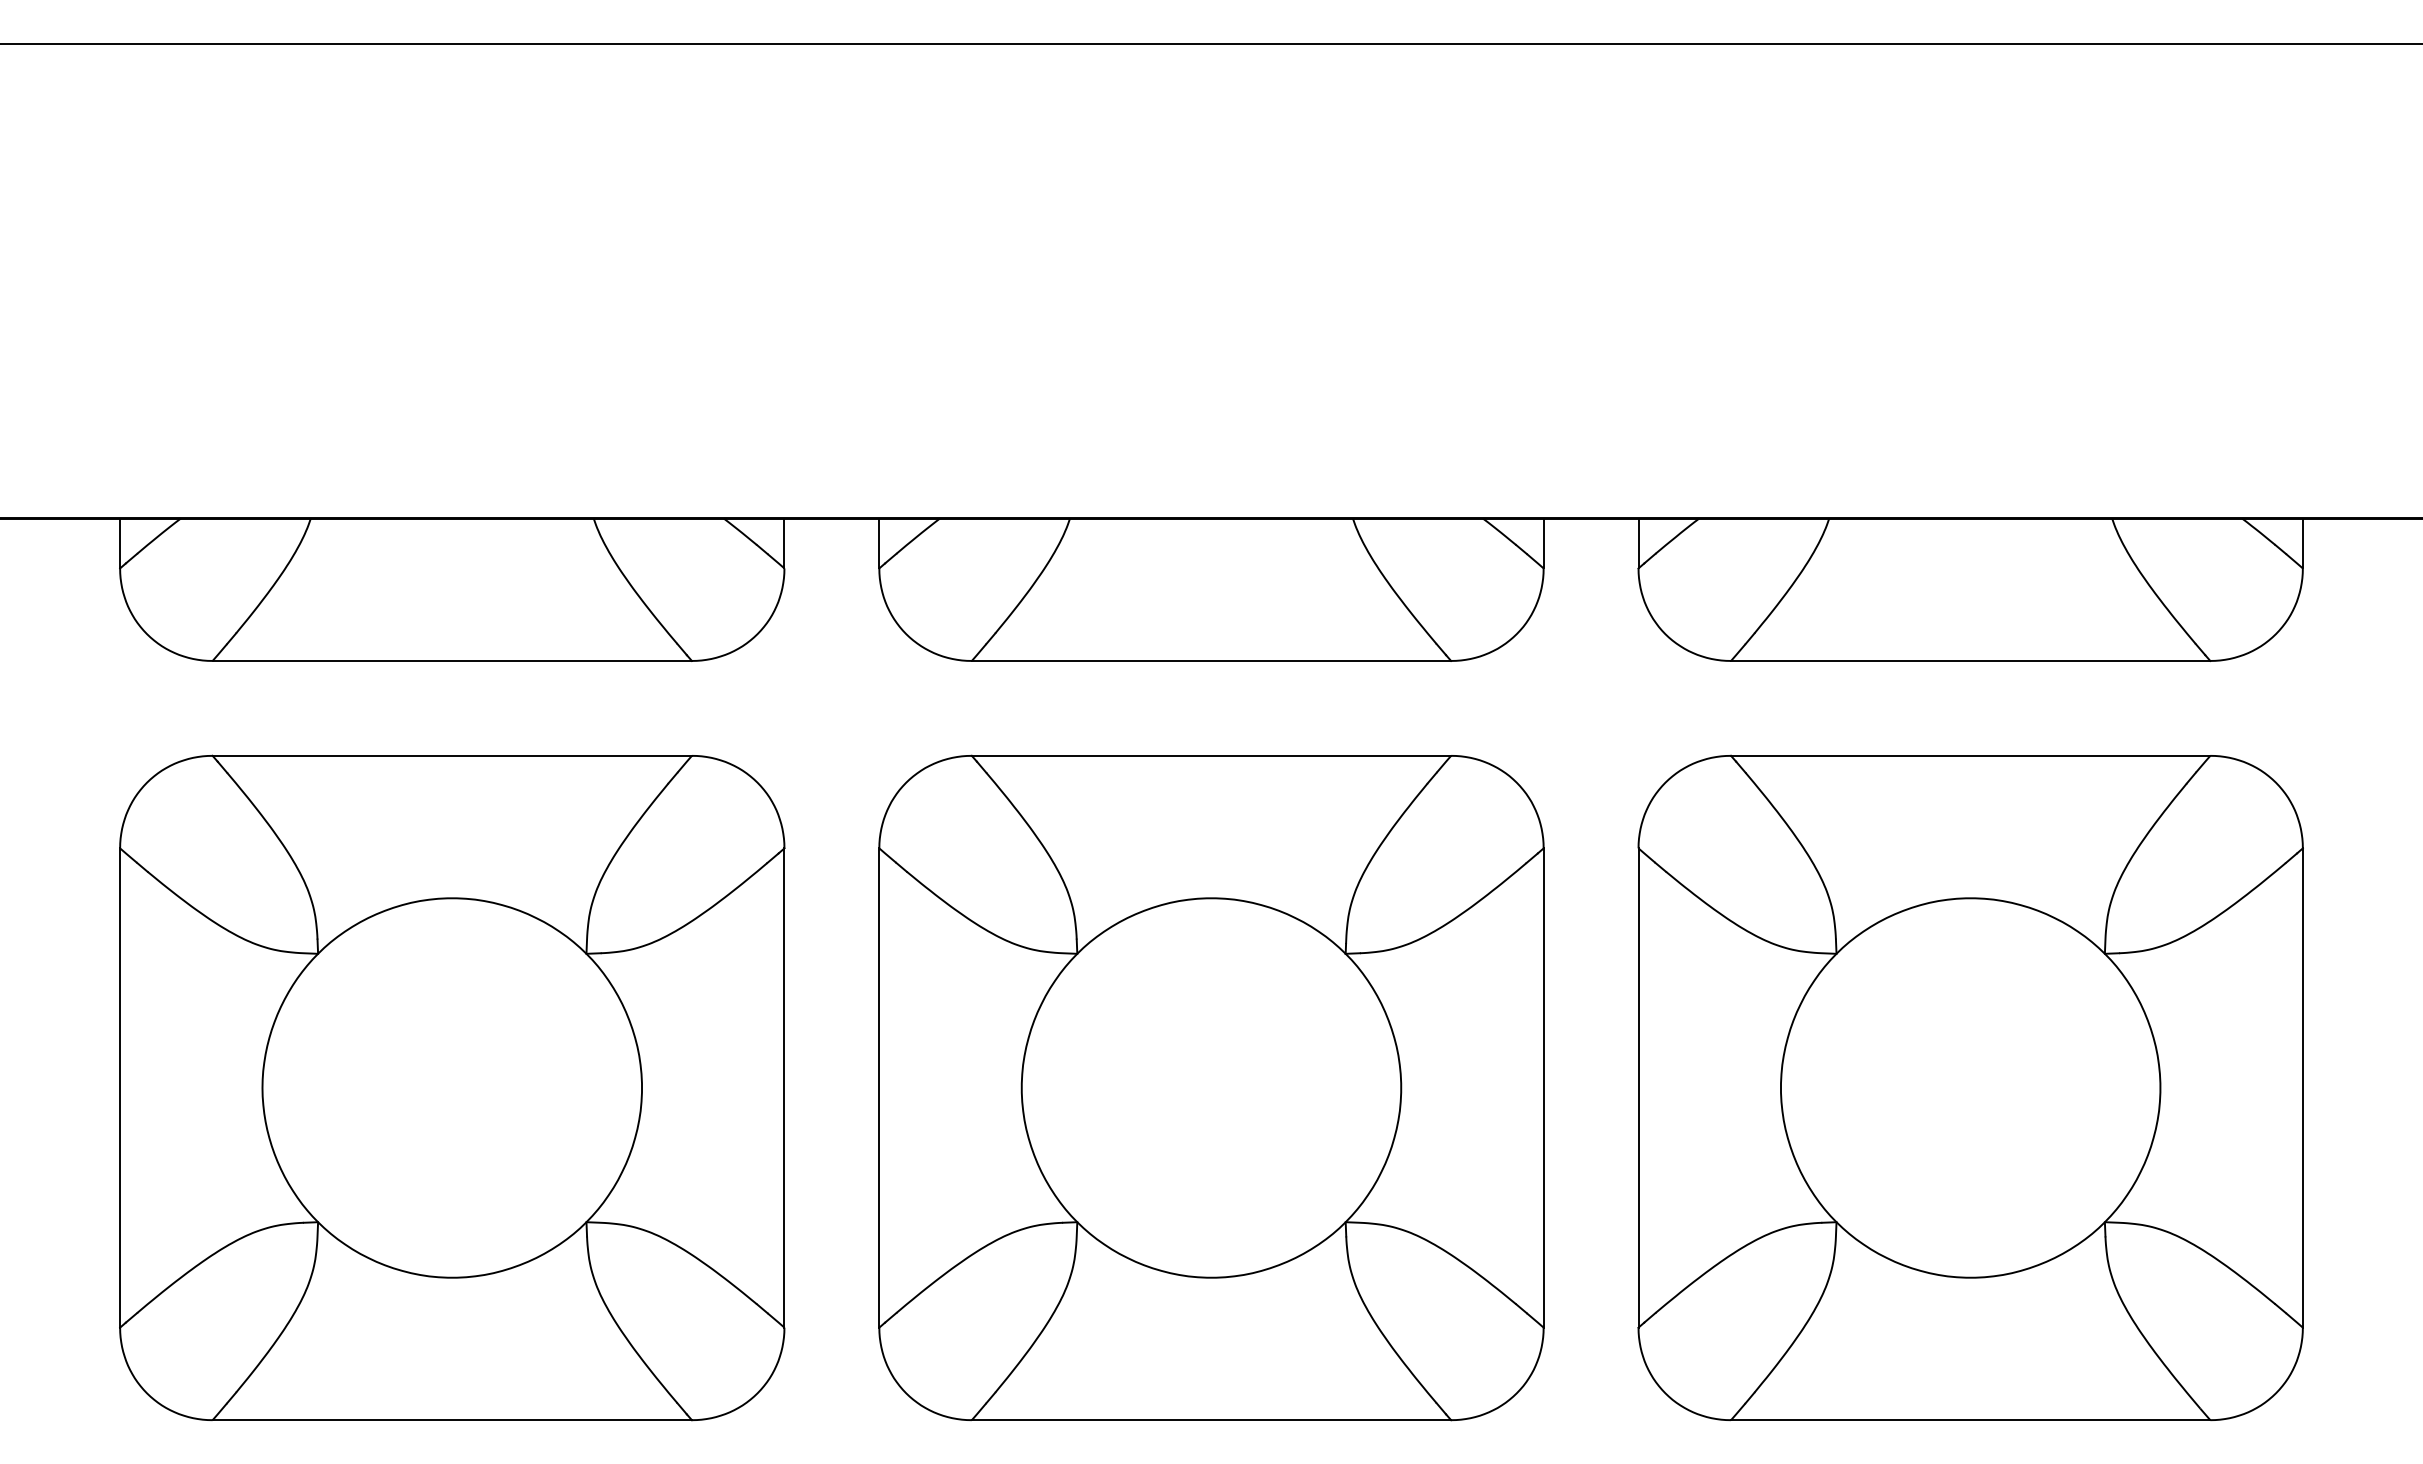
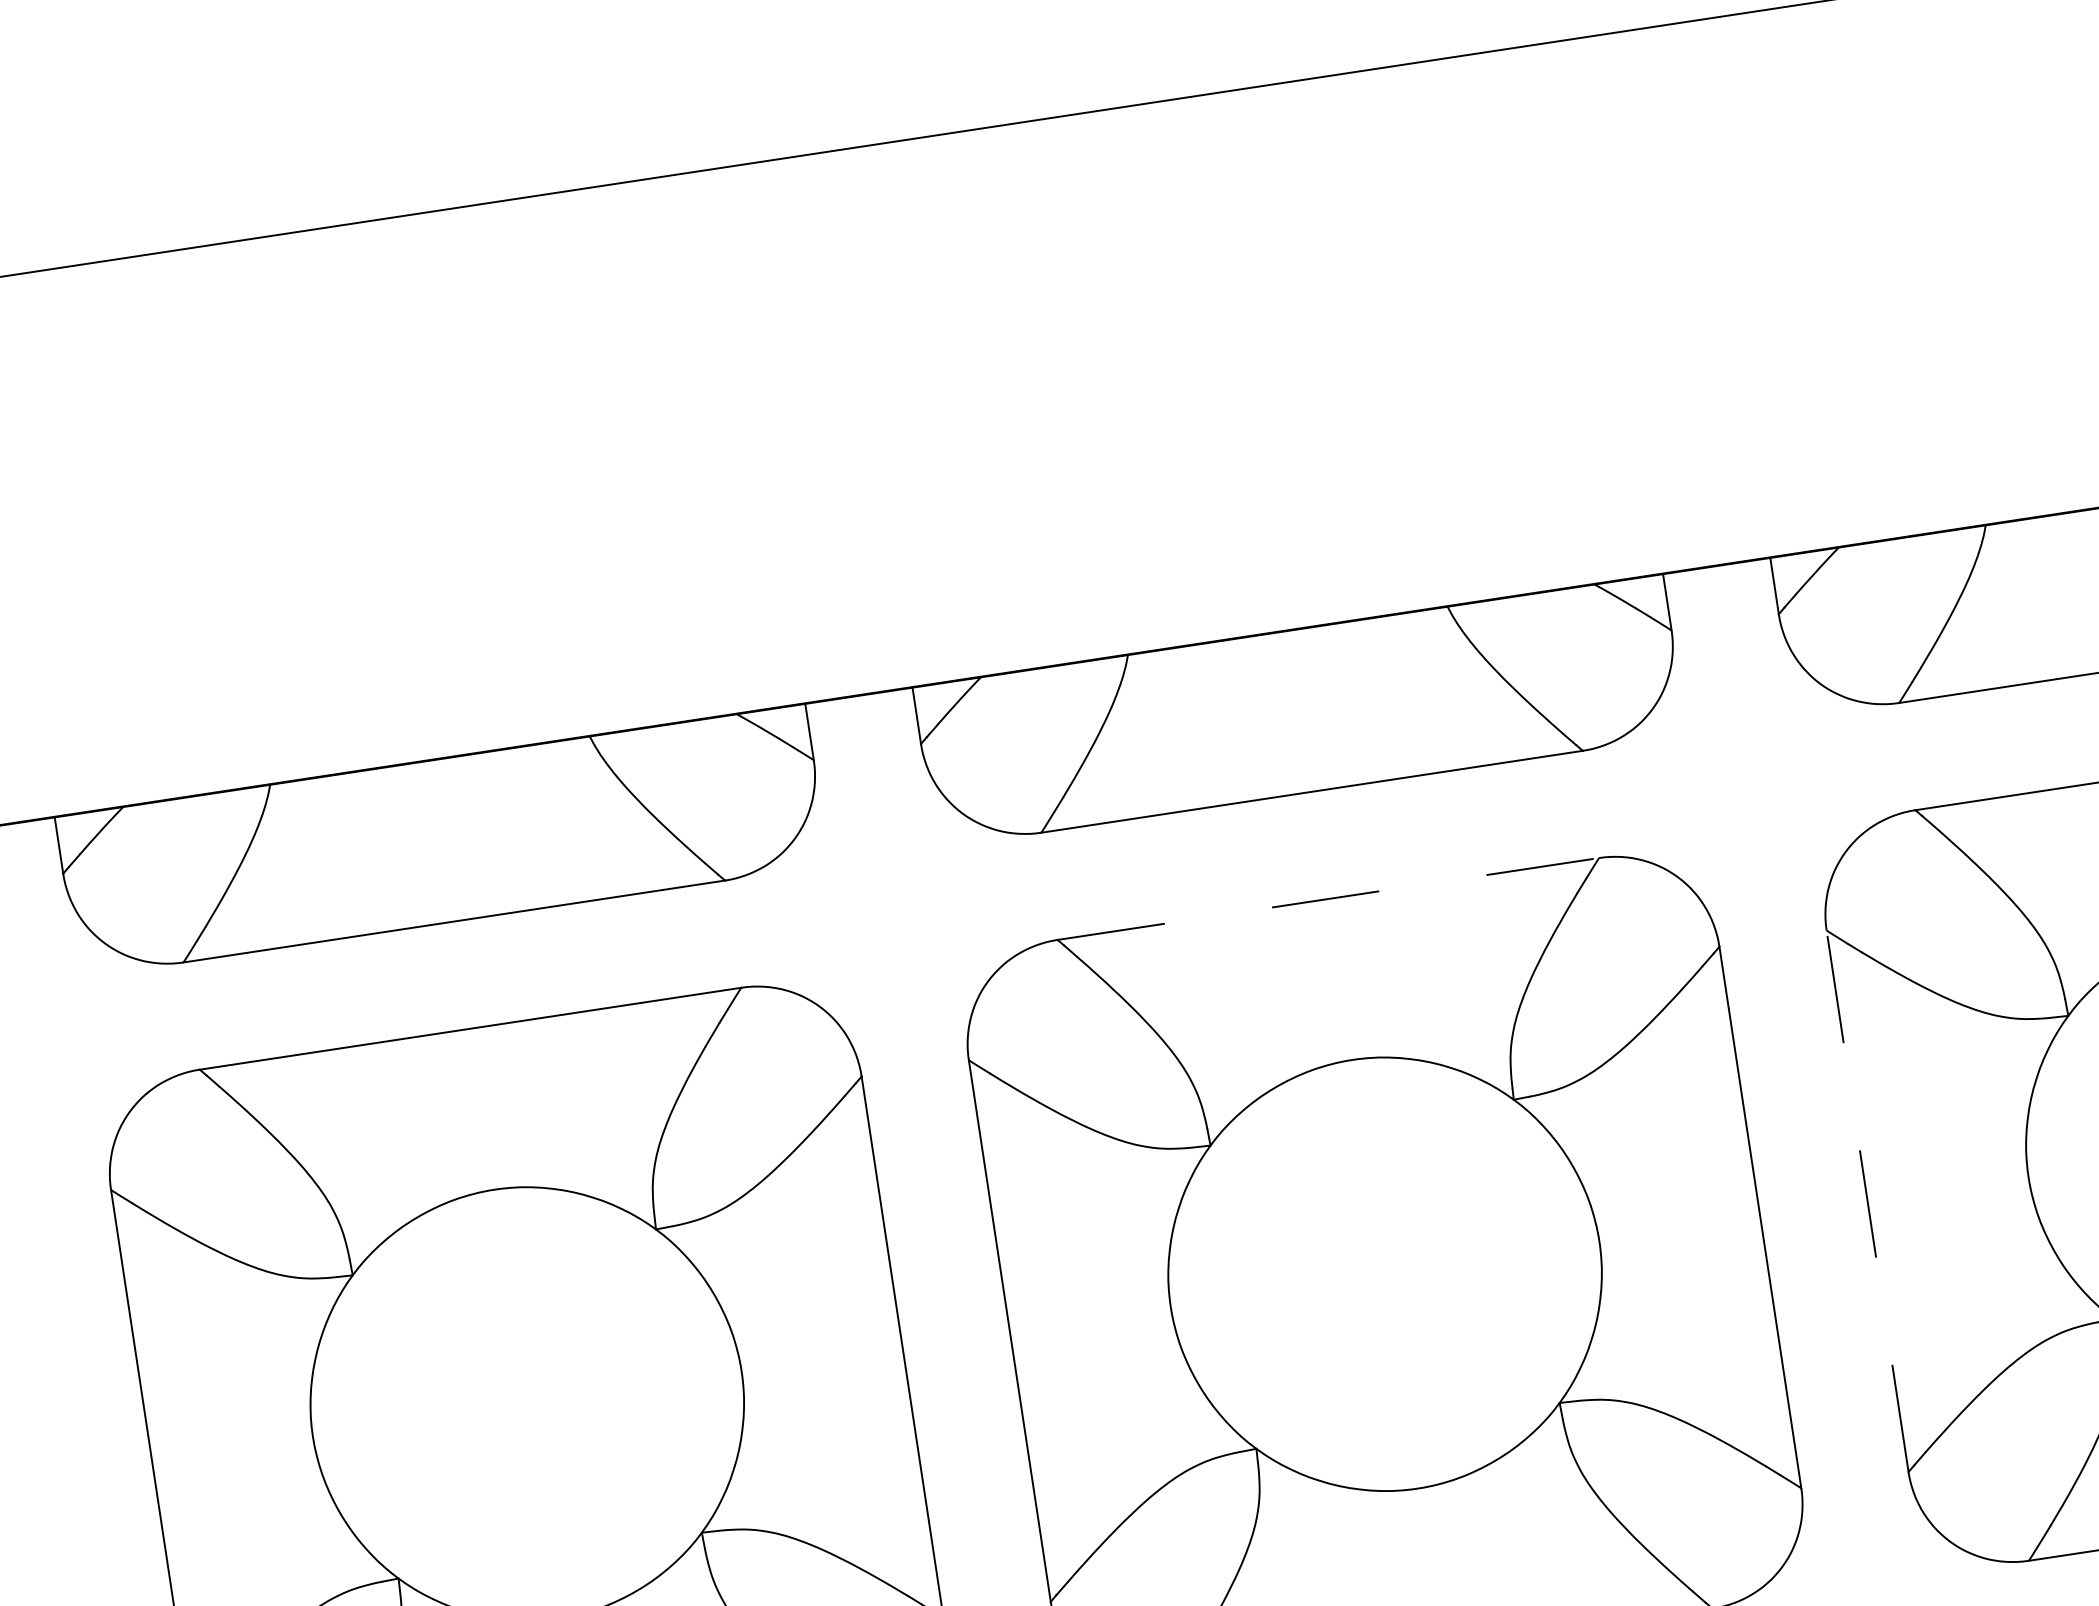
line: (1211, 755) -> (1328, 898), solid -> dashed
line: (1638, 1088) -> (1867, 1201), solid -> dashed

